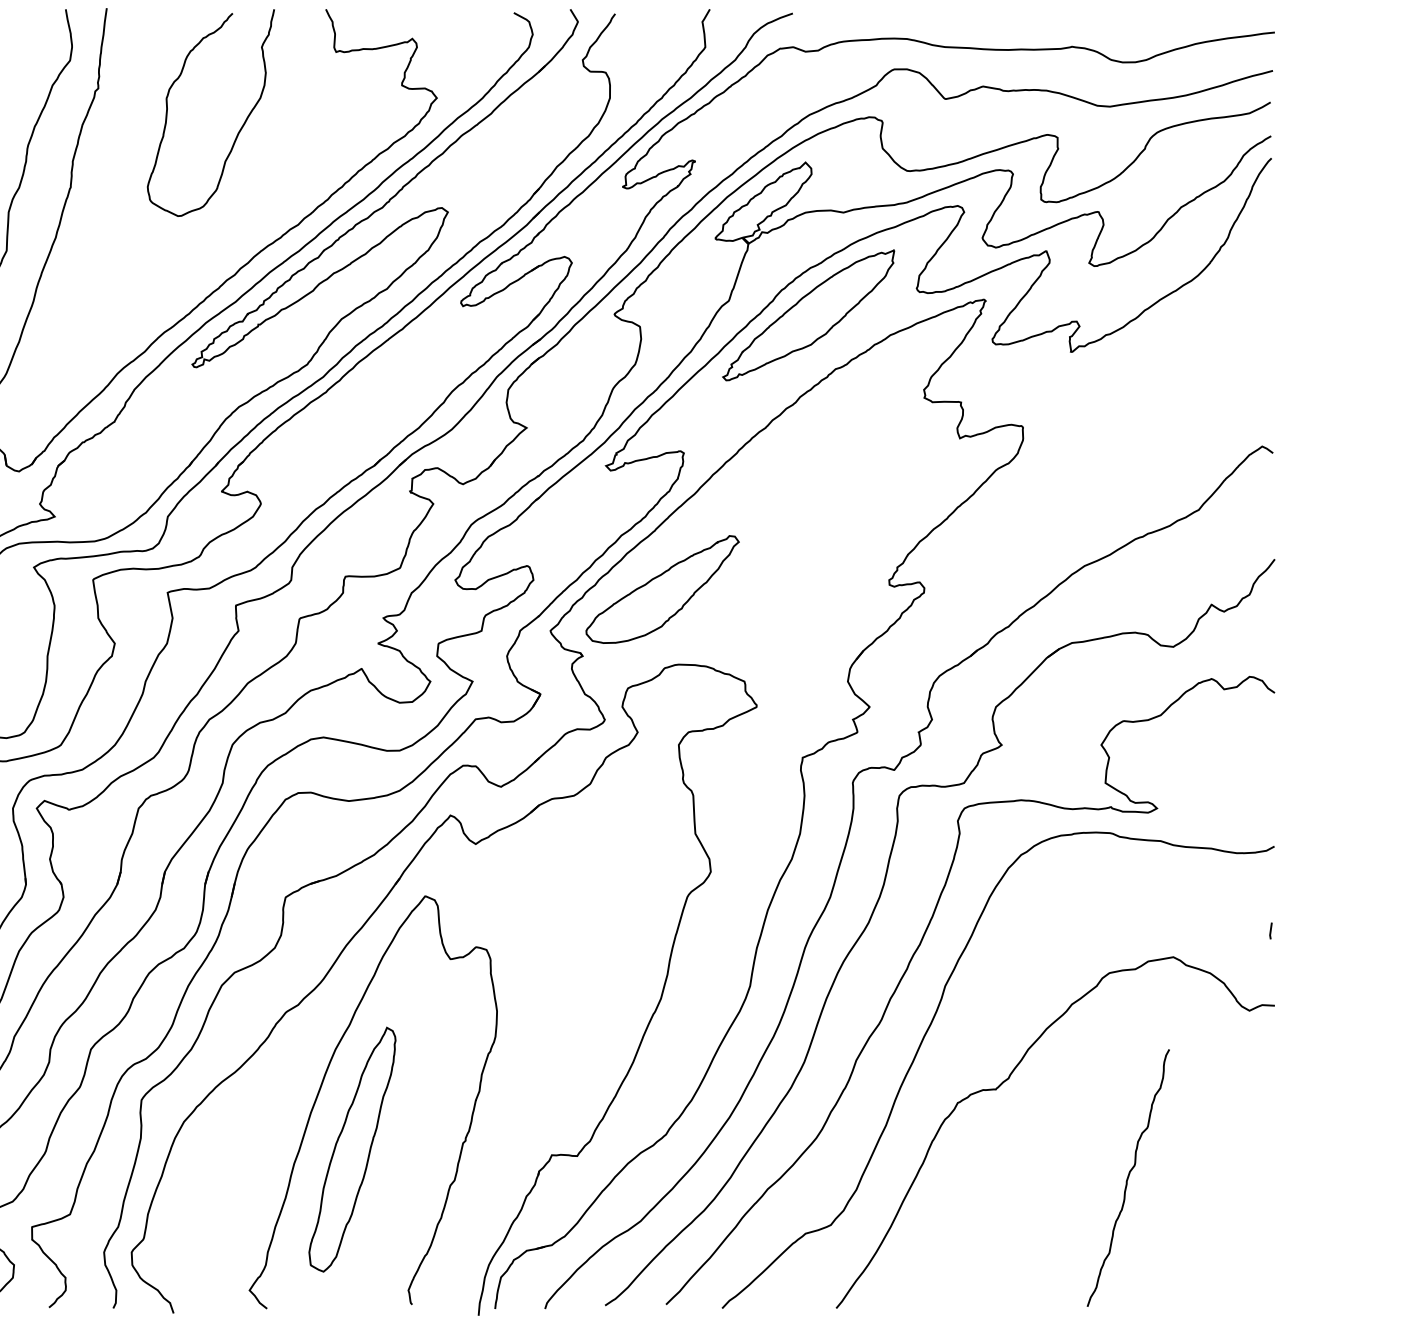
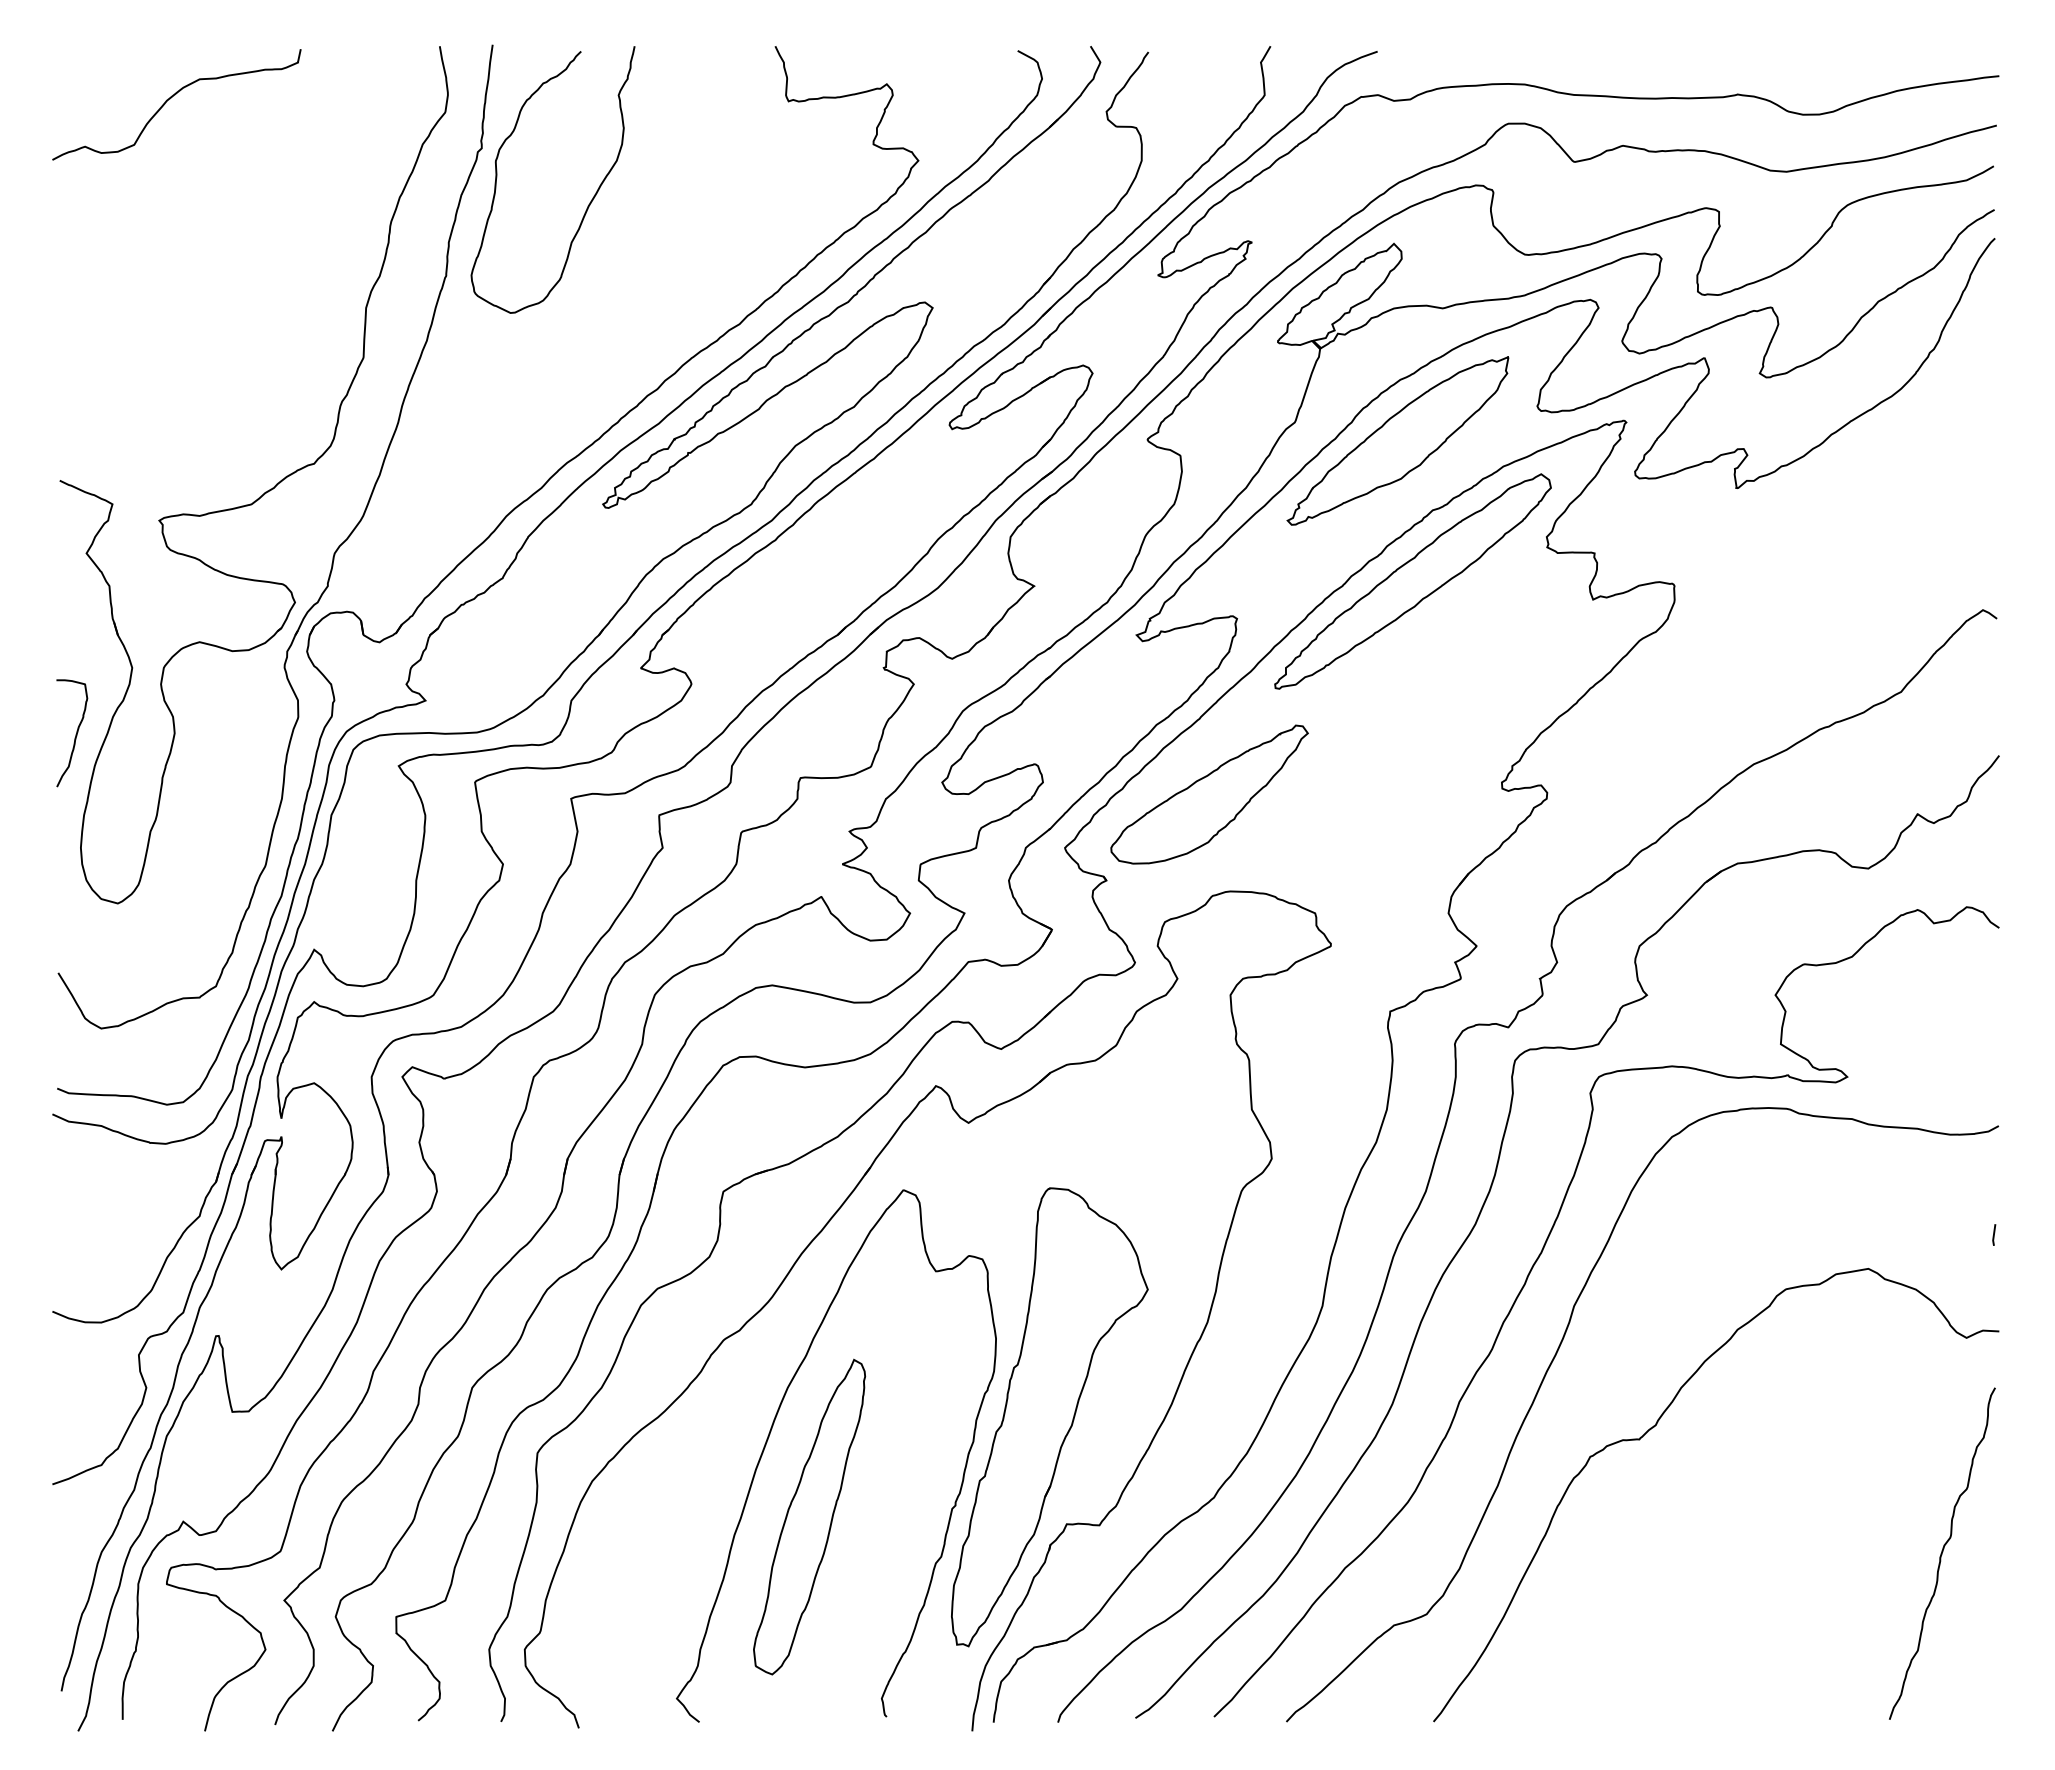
curve: (239, 130) -> (589, 202), moved
part: (819, 424) -> (1412, 581), added
part: (538, 1072) -> (1049, 1417), added
curve: (1128, 1177) -> (1942, 1553), moved

